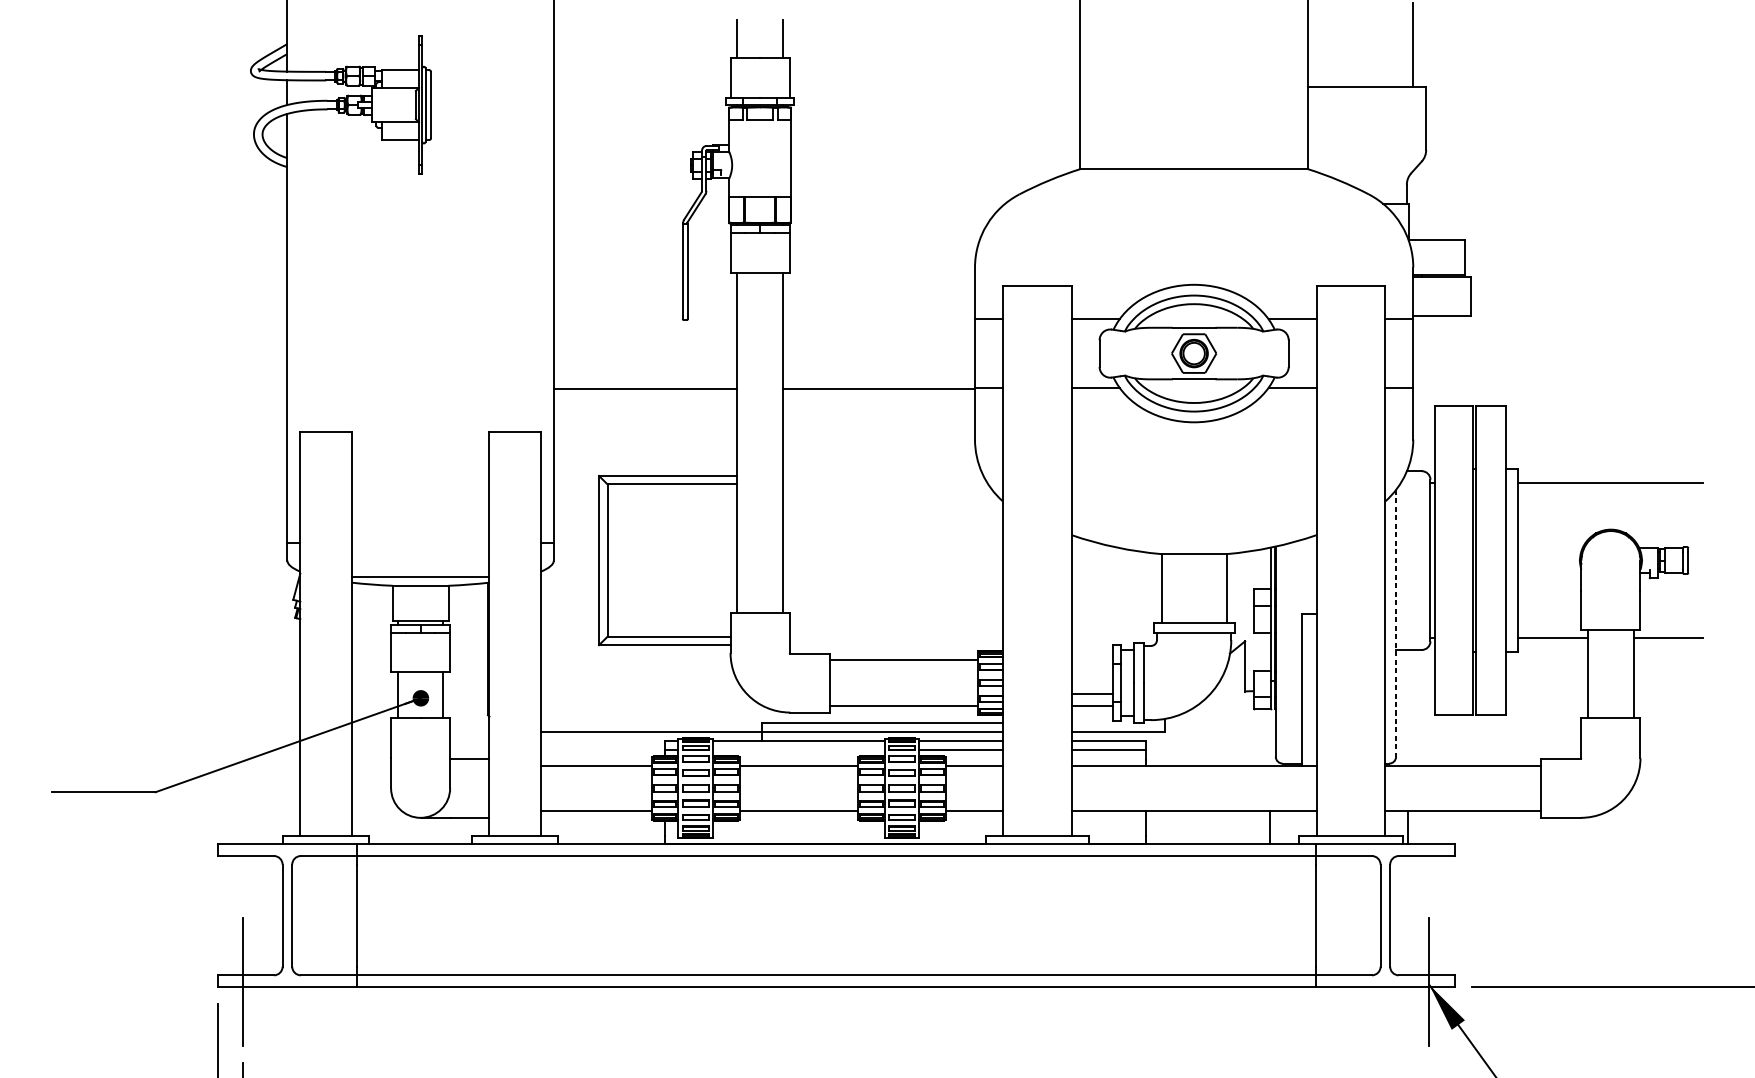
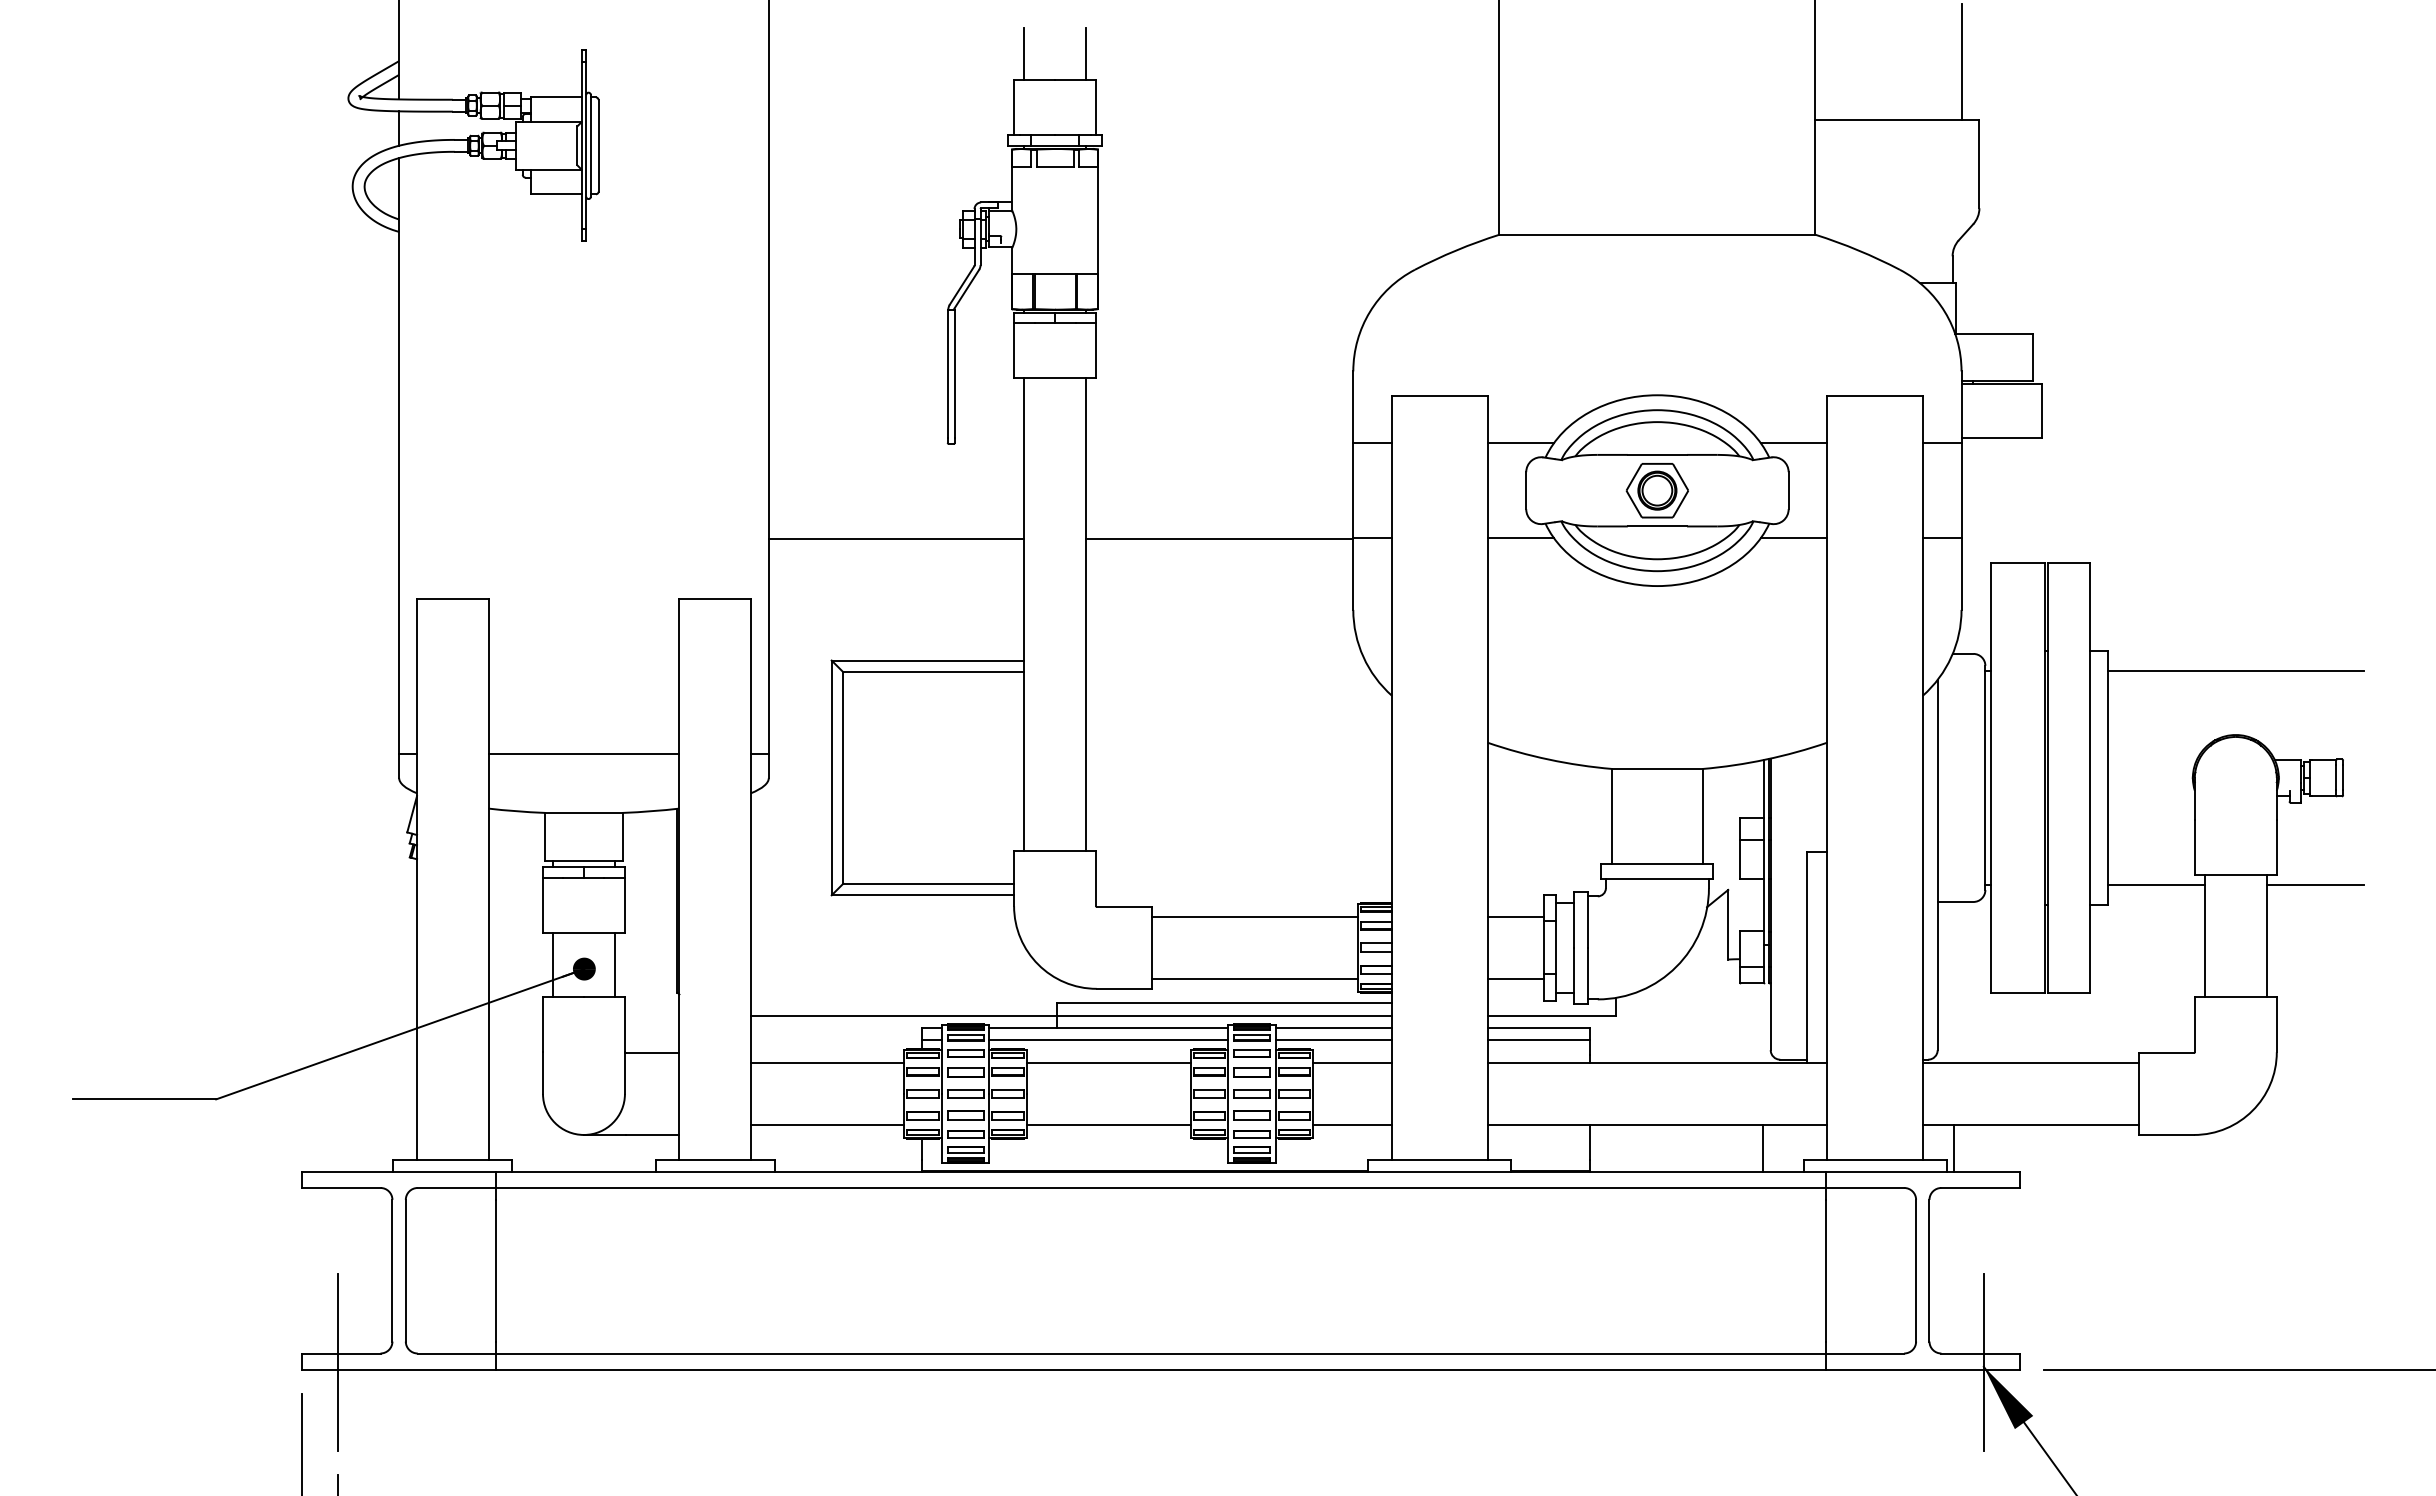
line: (420, 576) -> (583, 754), moved
line: (1395, 623) -> (1937, 865), dashed -> solid
line: (1091, 693) -> (1515, 916), moved
line: (798, 749) -> (1108, 1040), added

